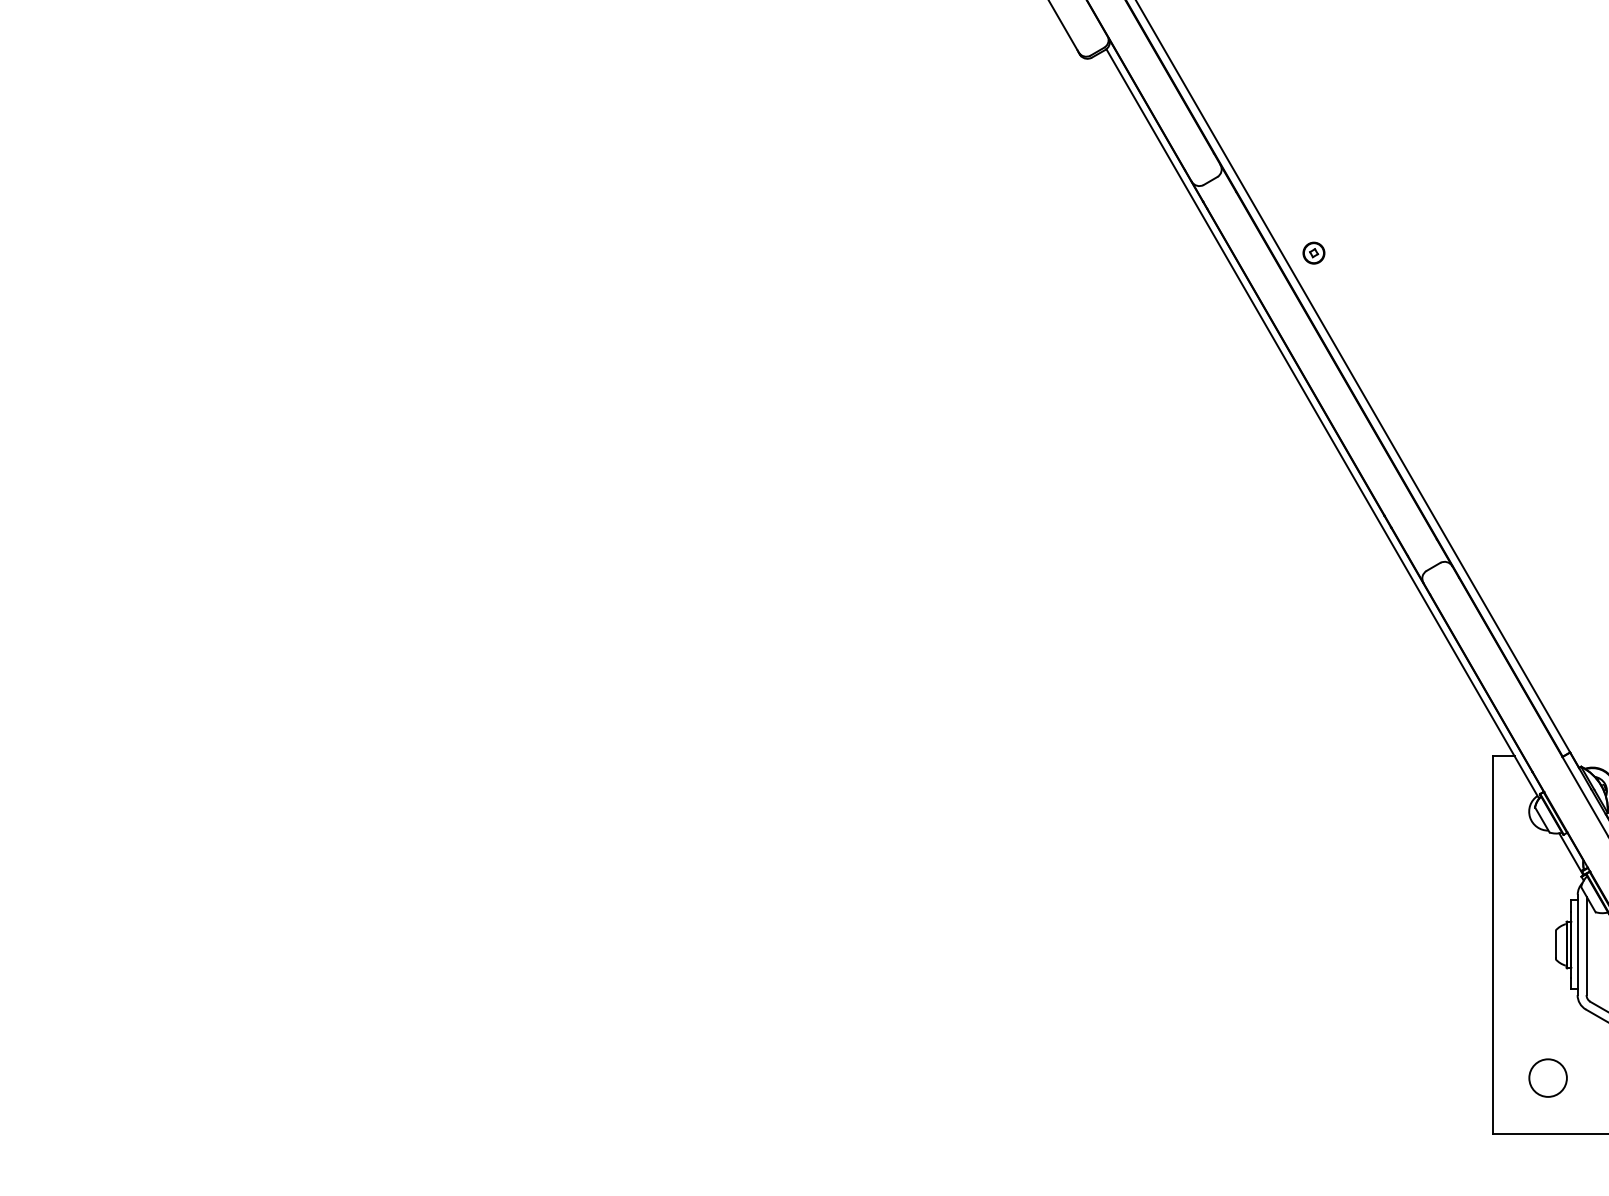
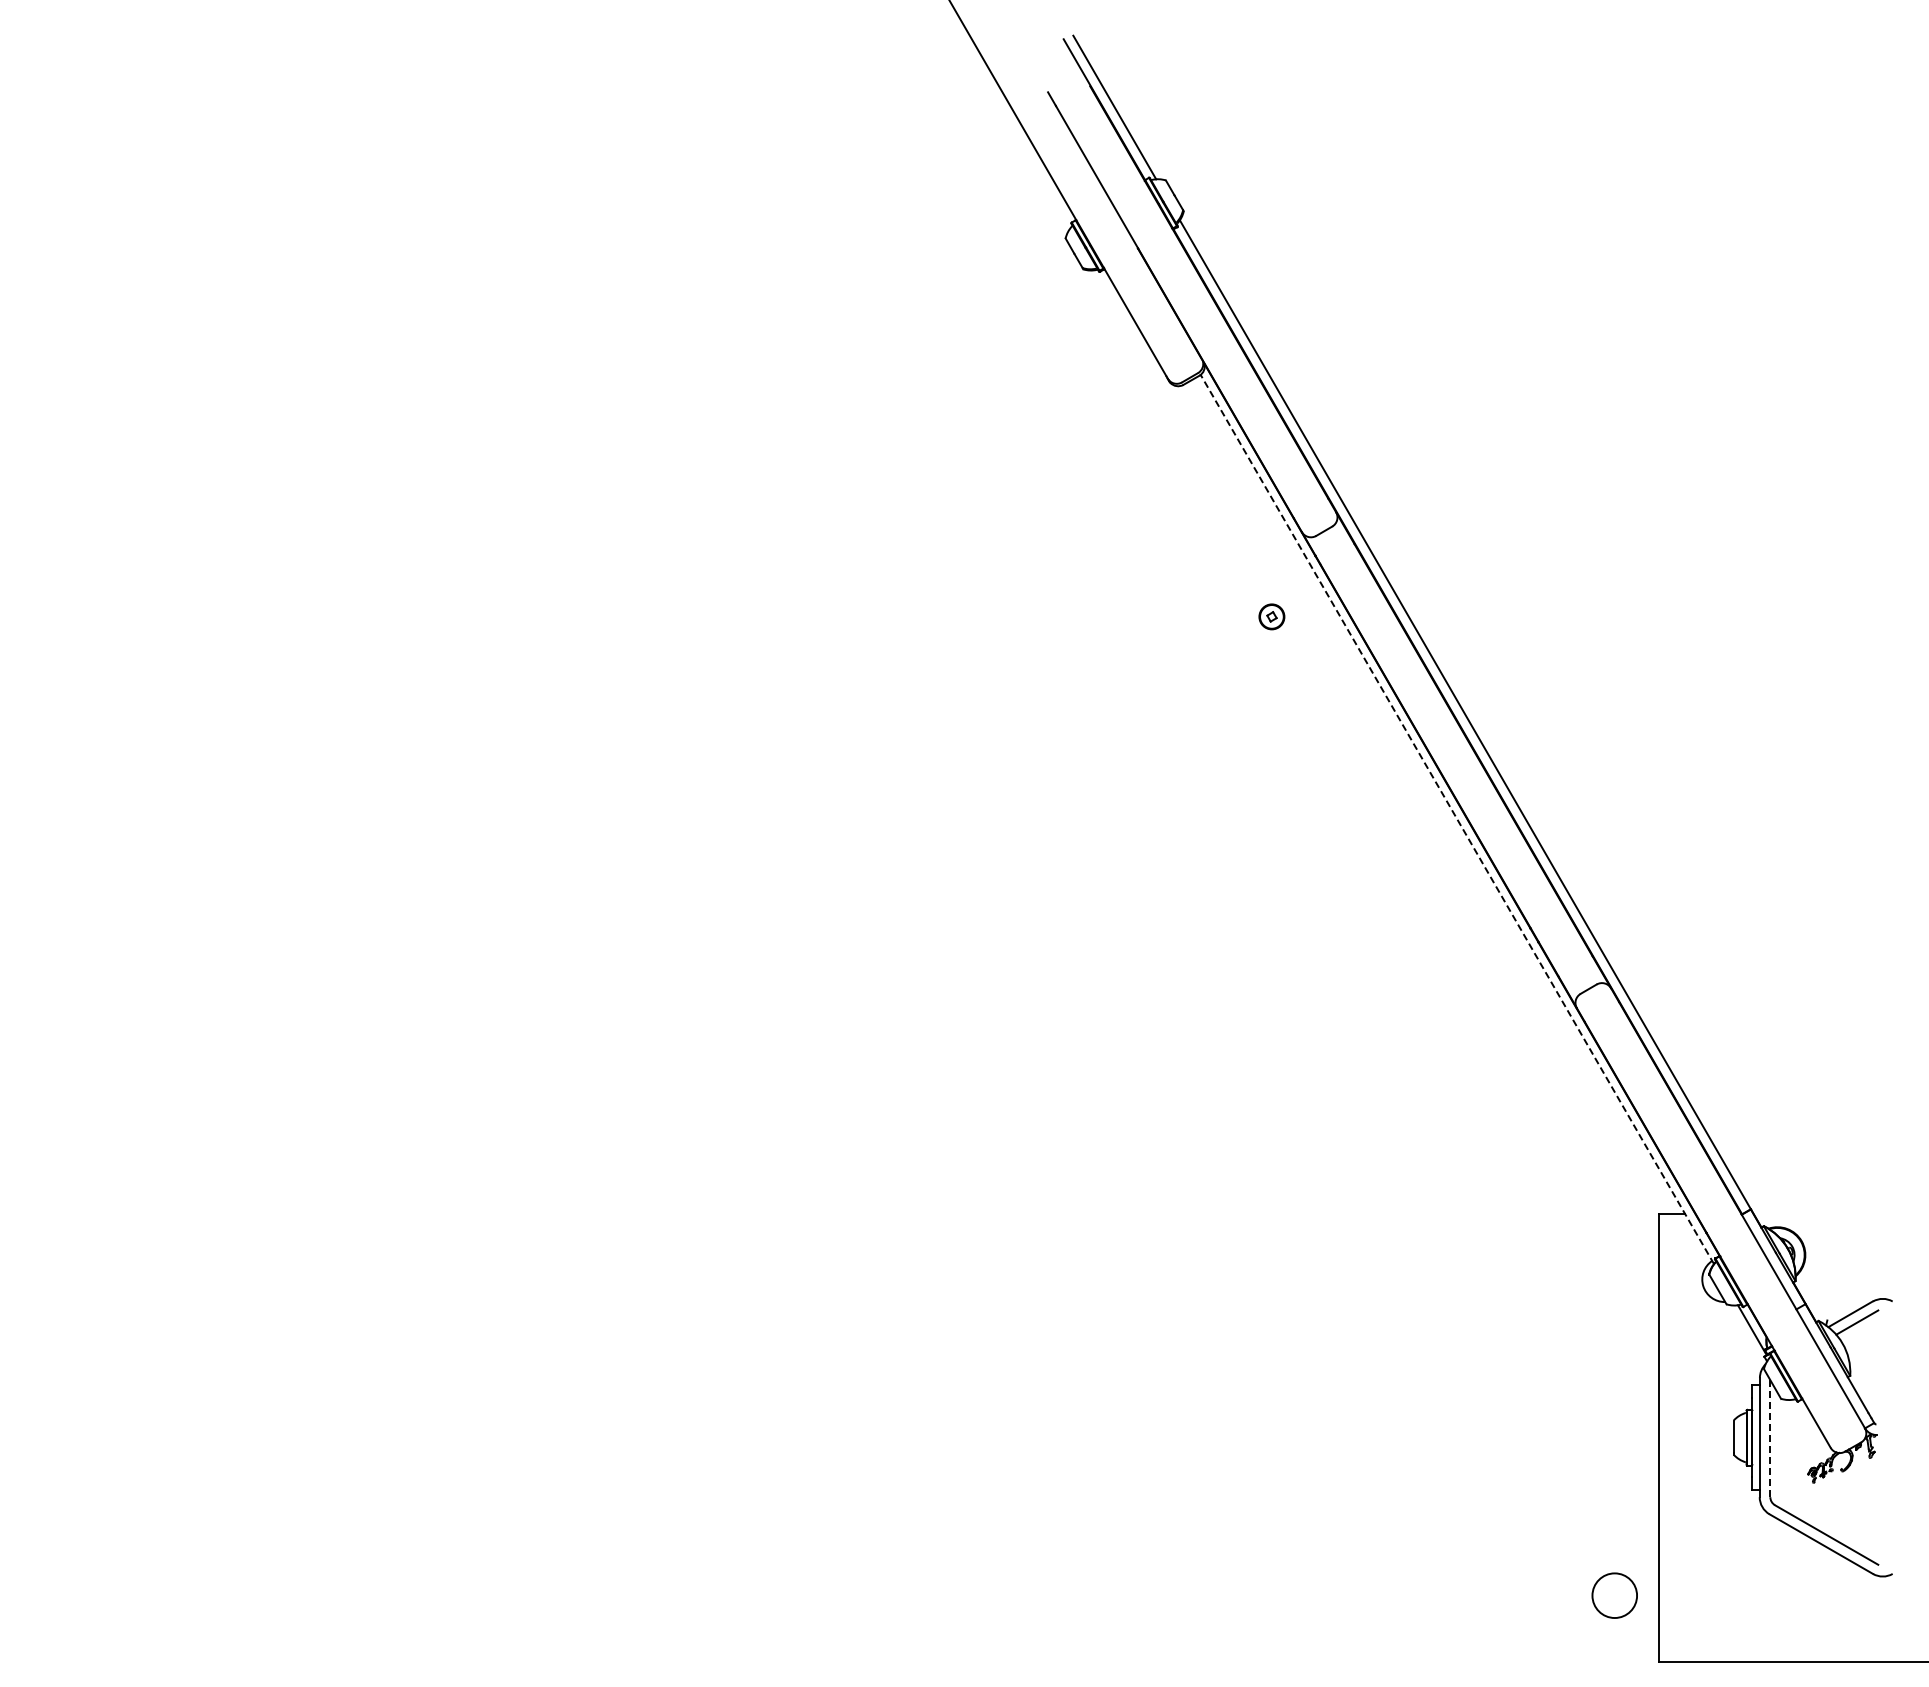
part: (1313, 252) -> (1271, 616), moved
line: (1322, 423) -> (1457, 819), solid -> dashed
line: (1586, 945) -> (1770, 1438), solid -> dashed
circle: (1547, 1077) -> (1614, 1595), moved

